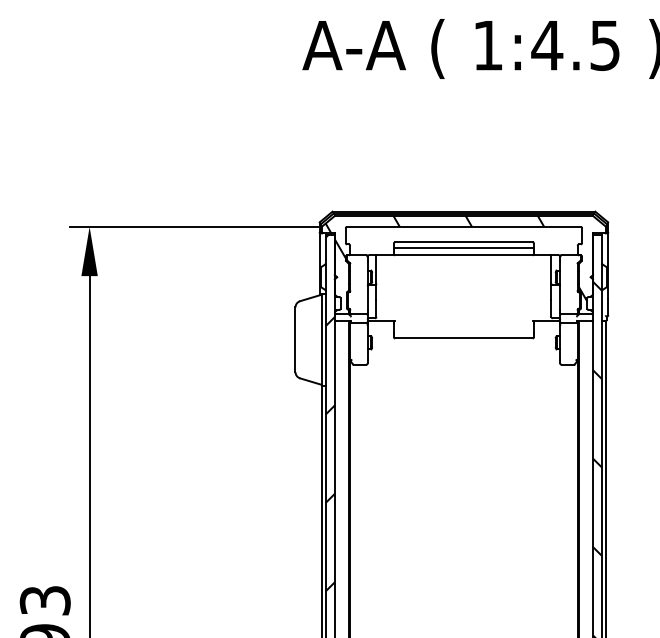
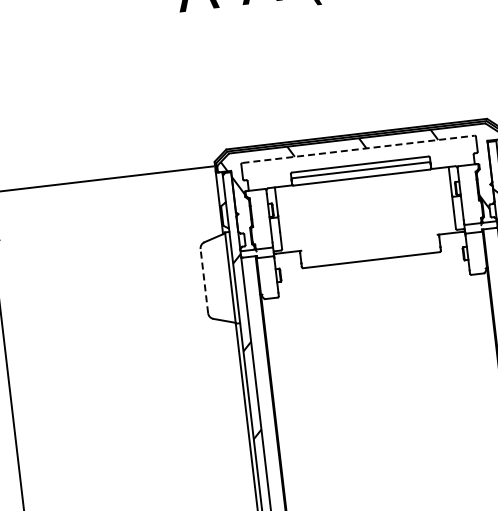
line: (463, 226) -> (358, 149), solid -> dashed
line: (295, 339) -> (204, 280), solid -> dashed

